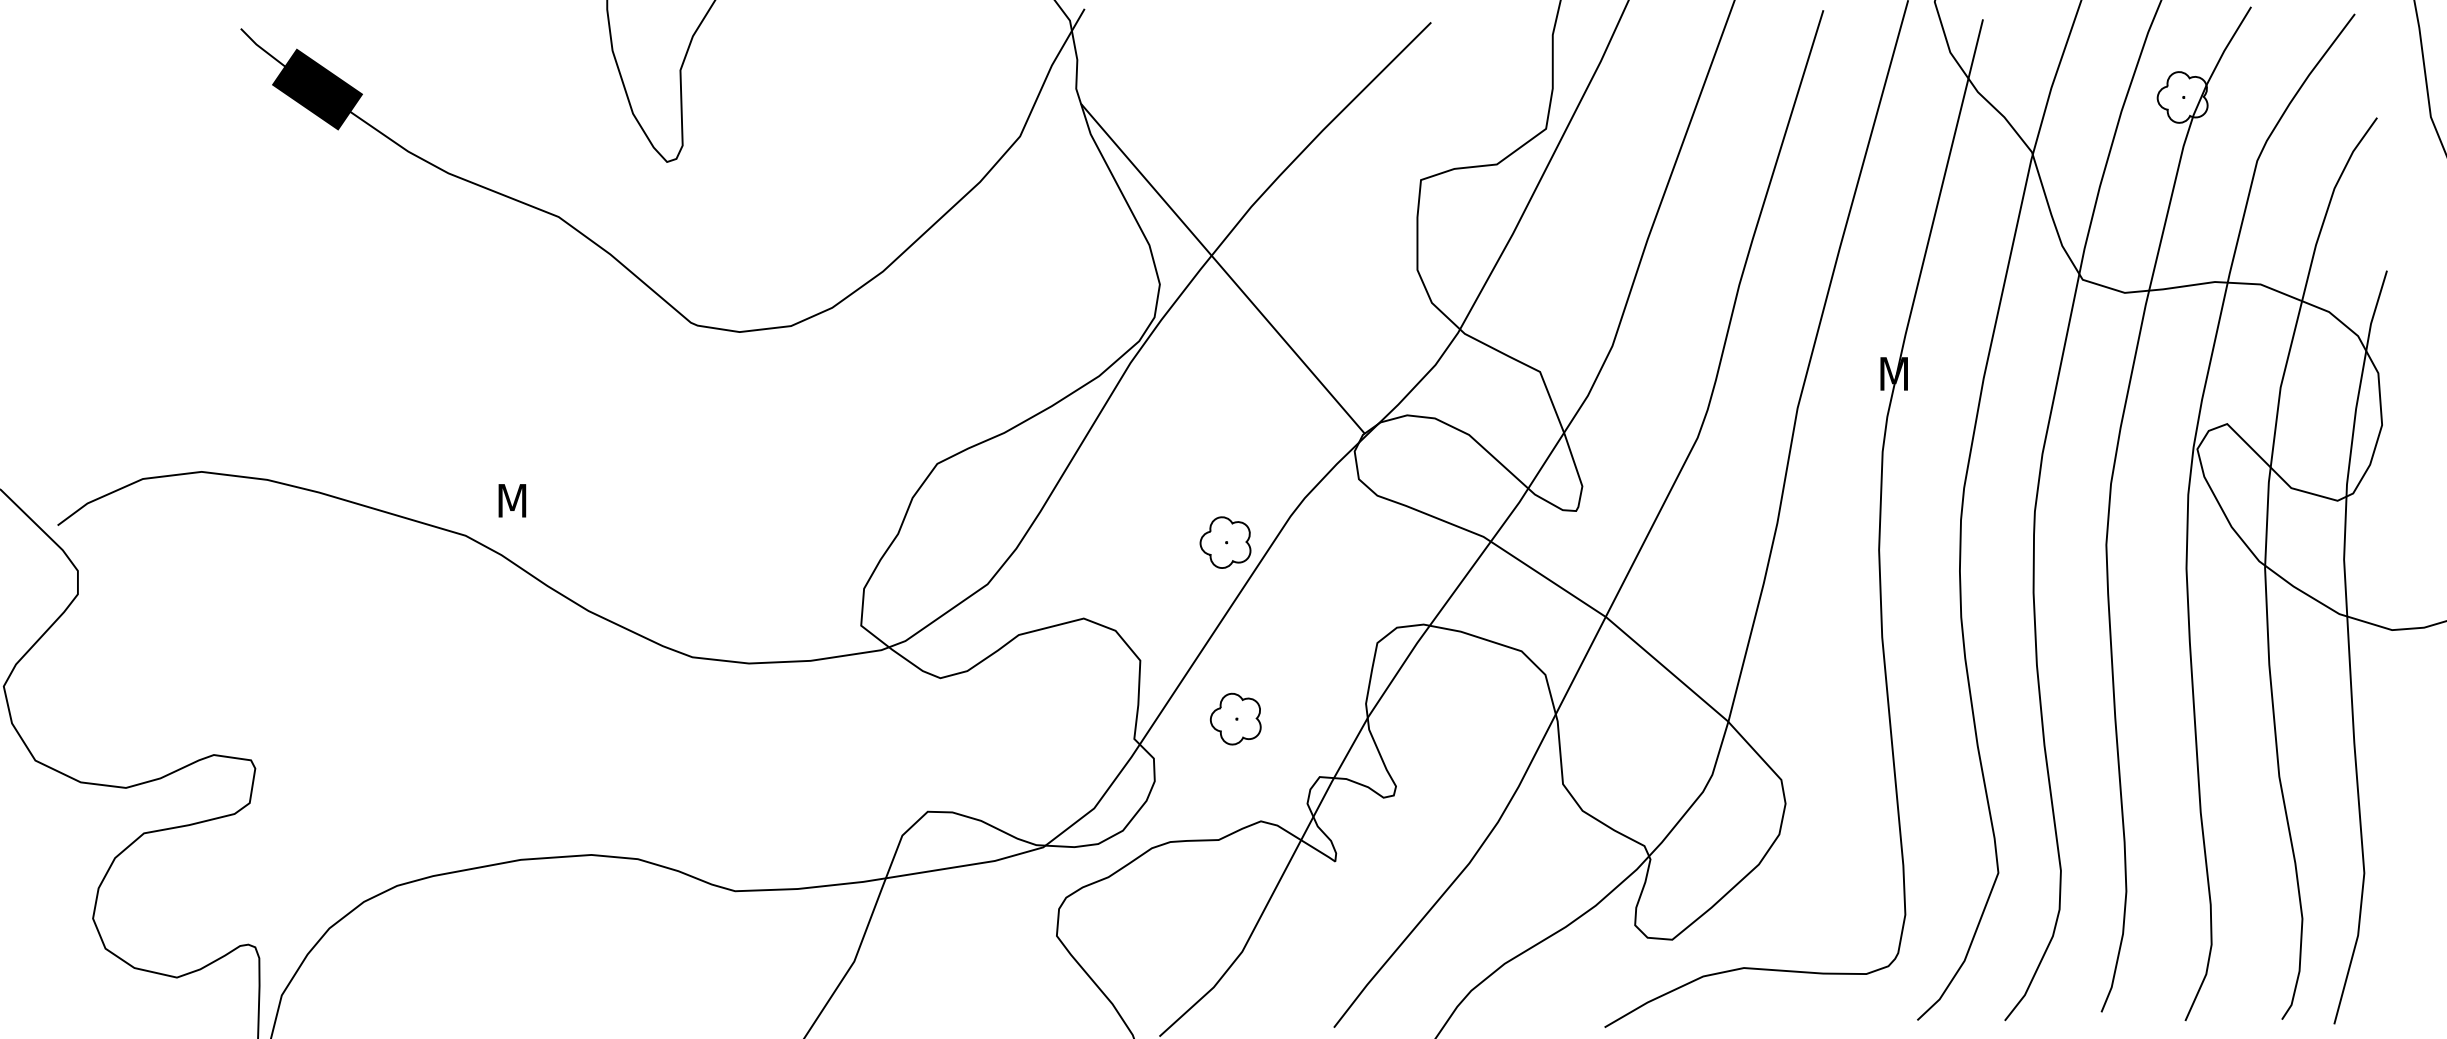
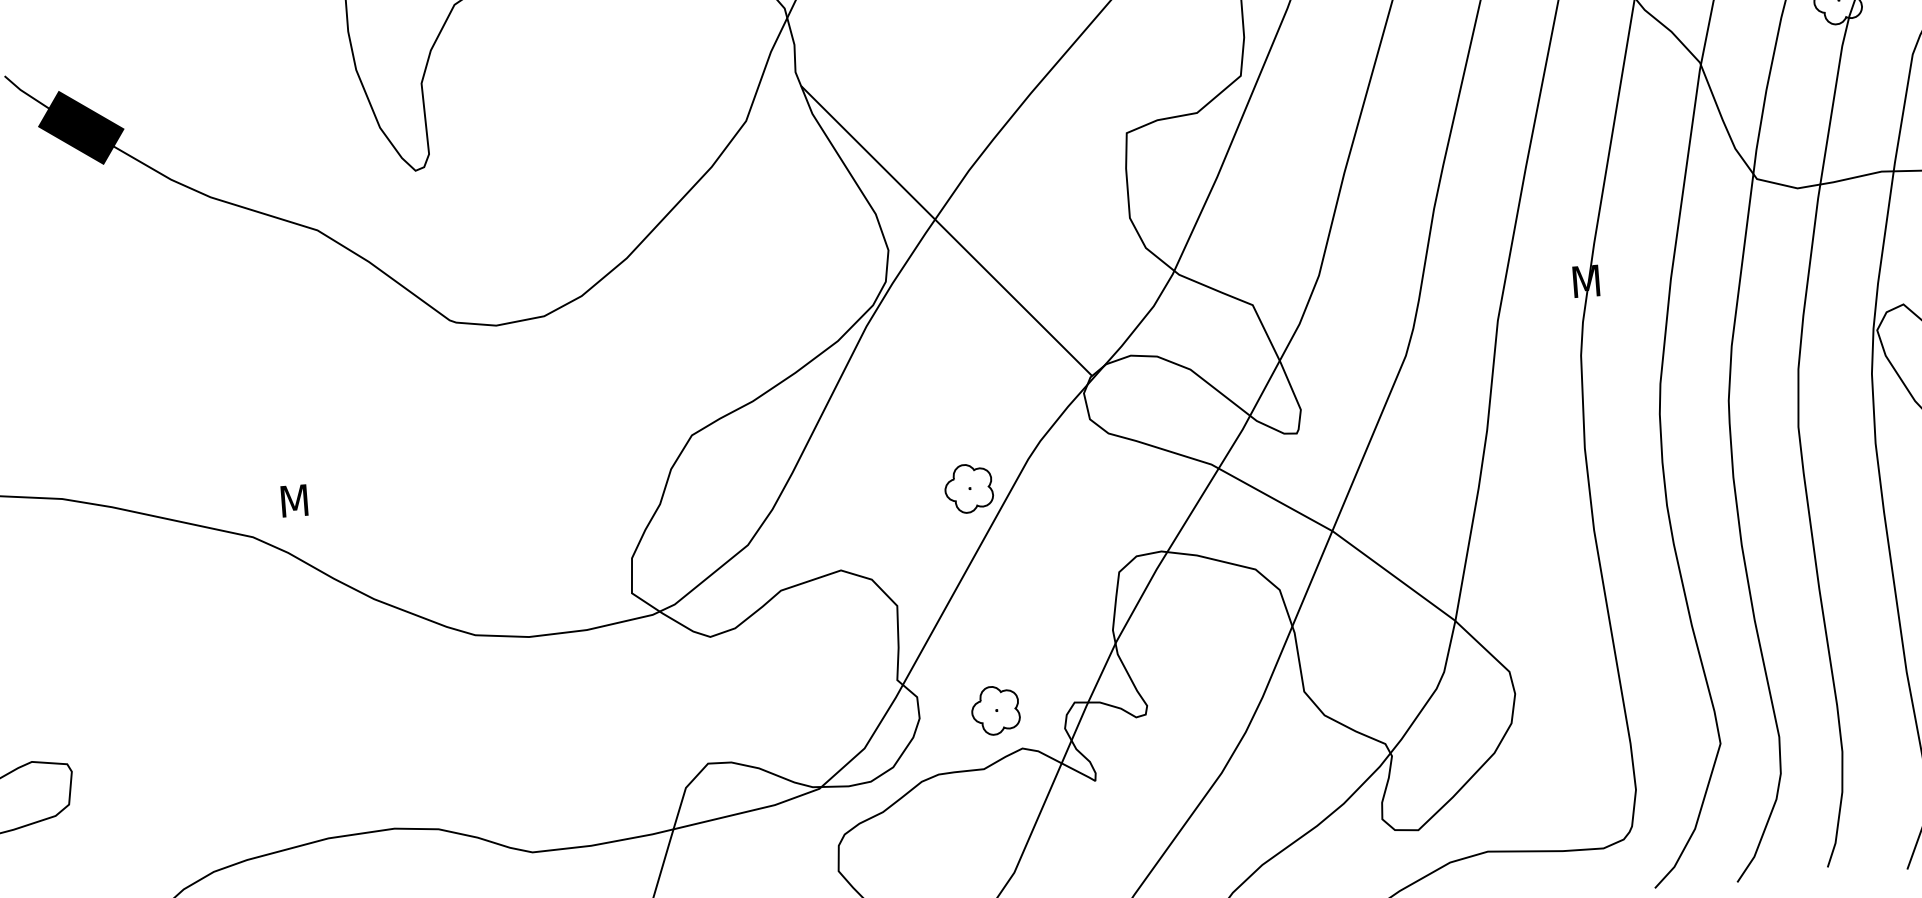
part: (1235, 718) -> (995, 710), moved

